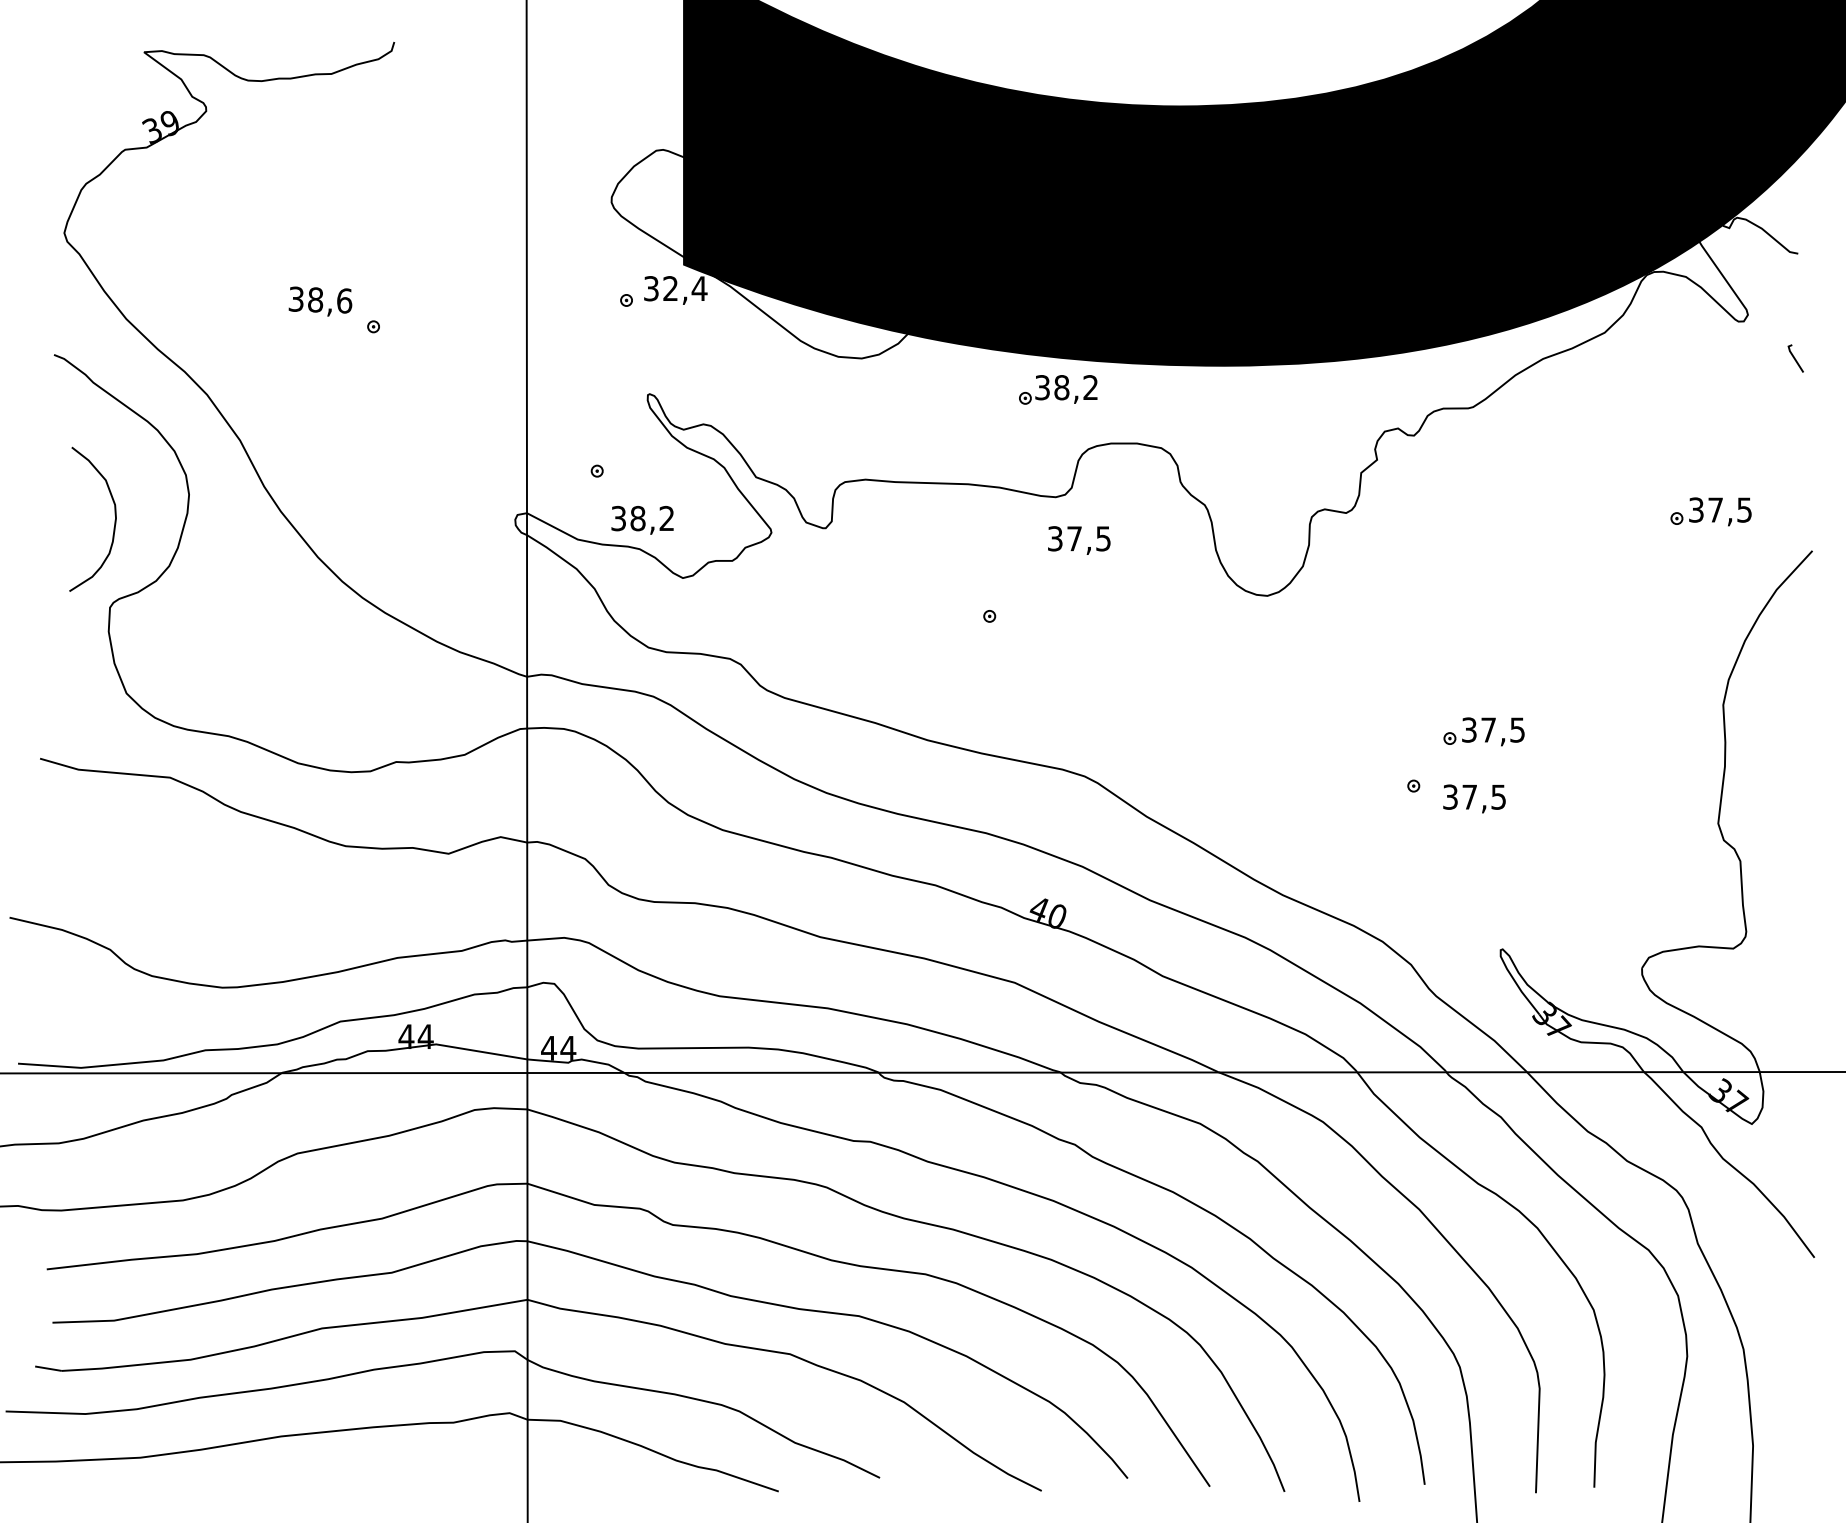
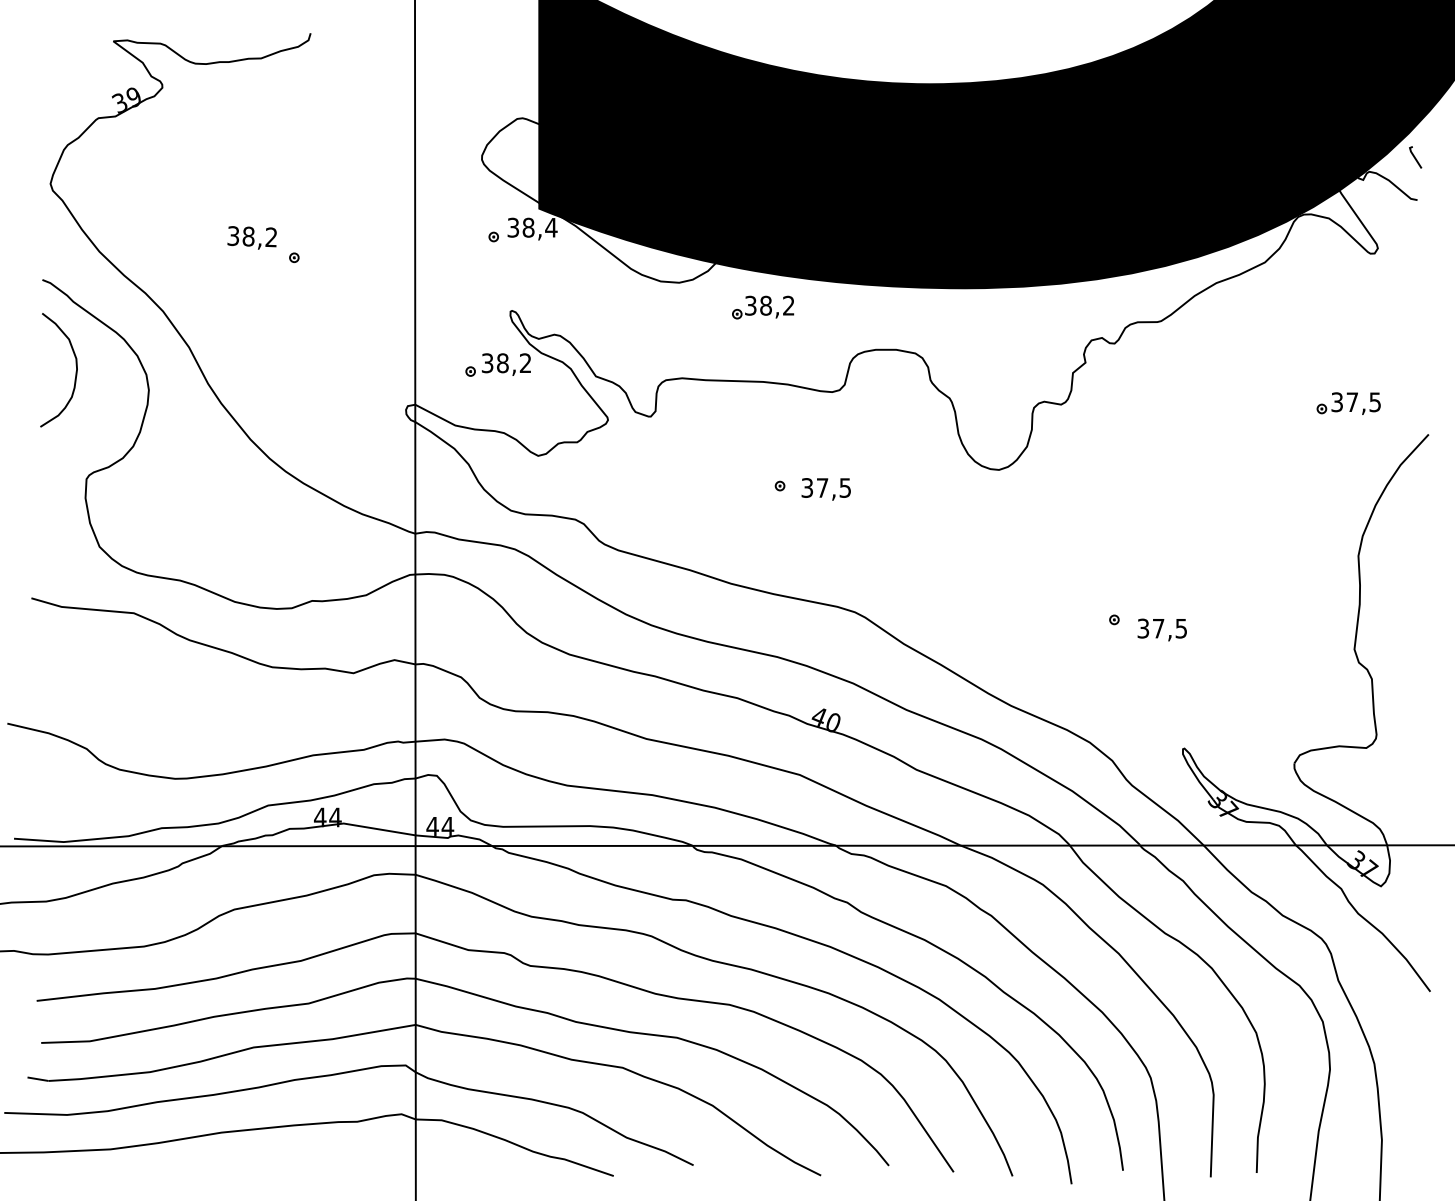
text: (670, 288) -> (528, 227), 32,4 -> 38,4
text: (344, 300) -> (271, 237), 38,6 -> 38,2
line: (1795, 358) -> (1415, 157), moved
part: (1058, 389) -> (763, 307), moved
curve: (114, 520) -> (75, 371), moved
text: (642, 520) -> (506, 364), moved
text: (1079, 540) -> (826, 489), moved
part: (1483, 731) -> (1169, 576), removed

